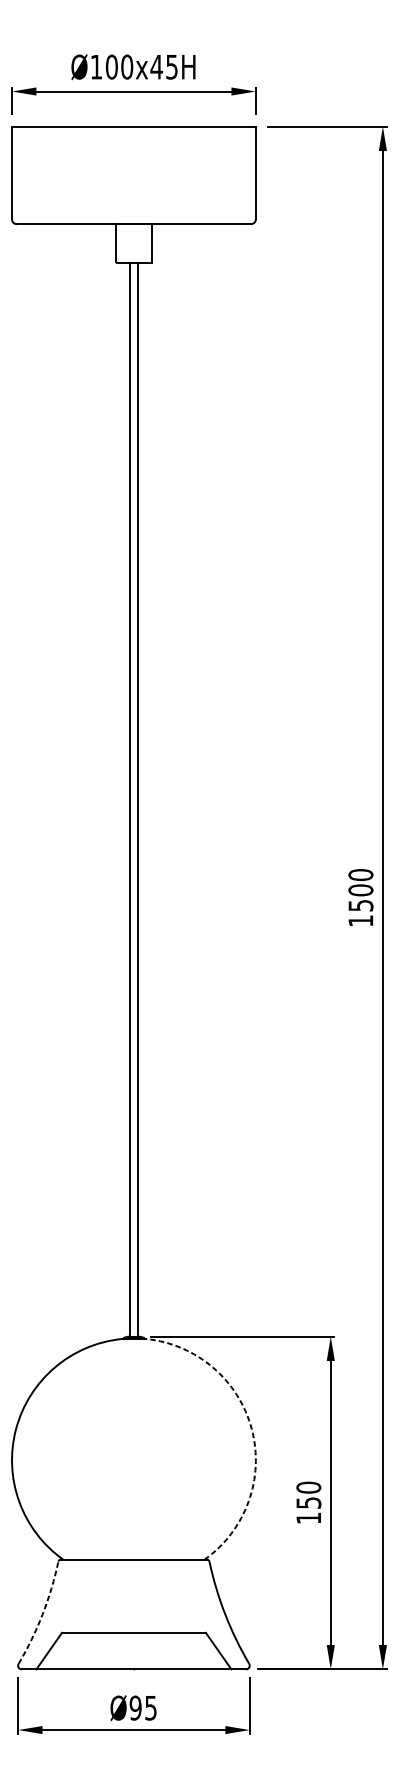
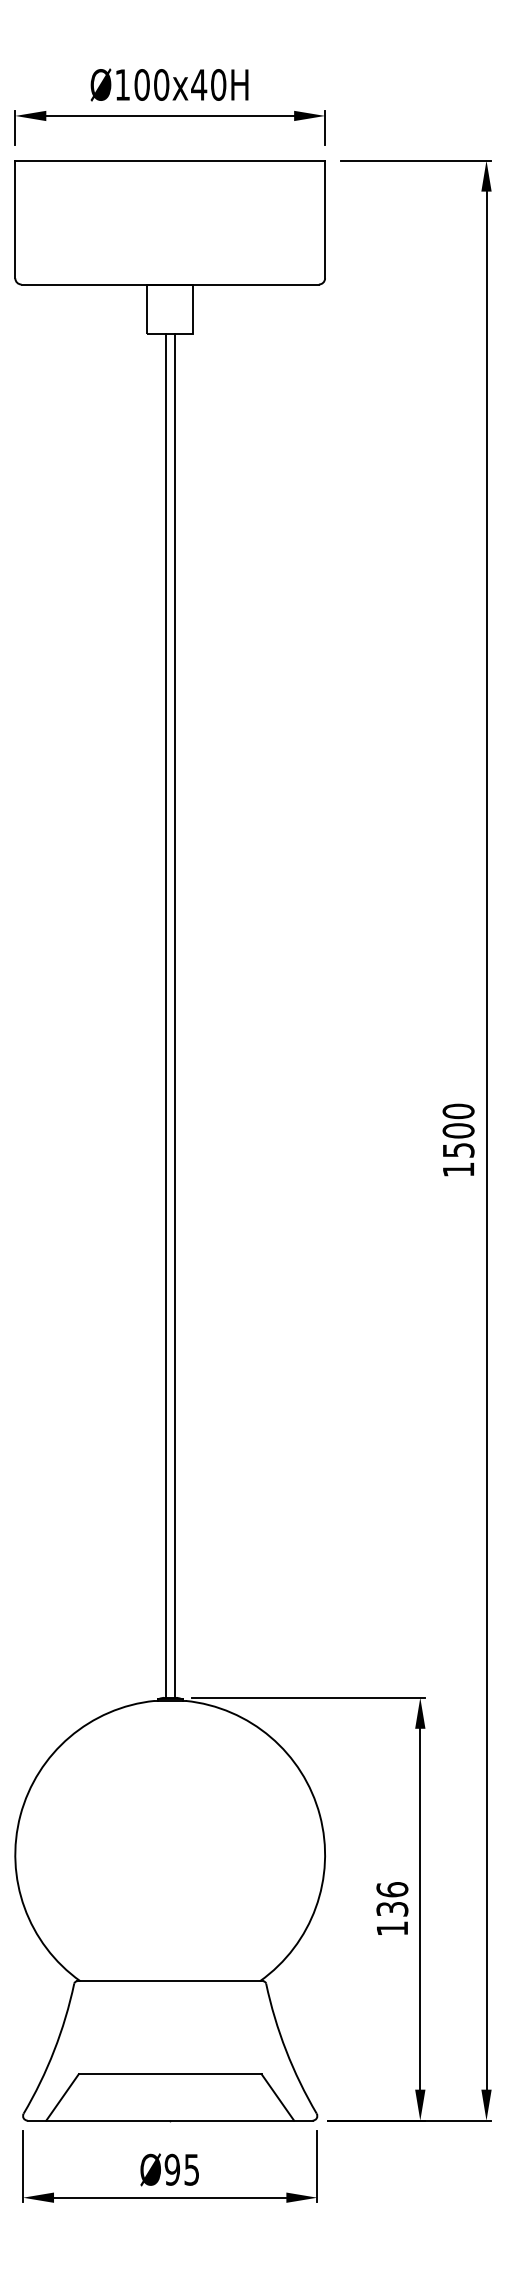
text: (171, 66) -> (218, 84), Ø100x45H -> Ø100x40H
arc: (251, 1429) -> (319, 1815), dashed -> solid
text: (308, 1495) -> (392, 1899), 150 -> 136
arc: (42, 1614) -> (54, 2050), dashed -> solid

